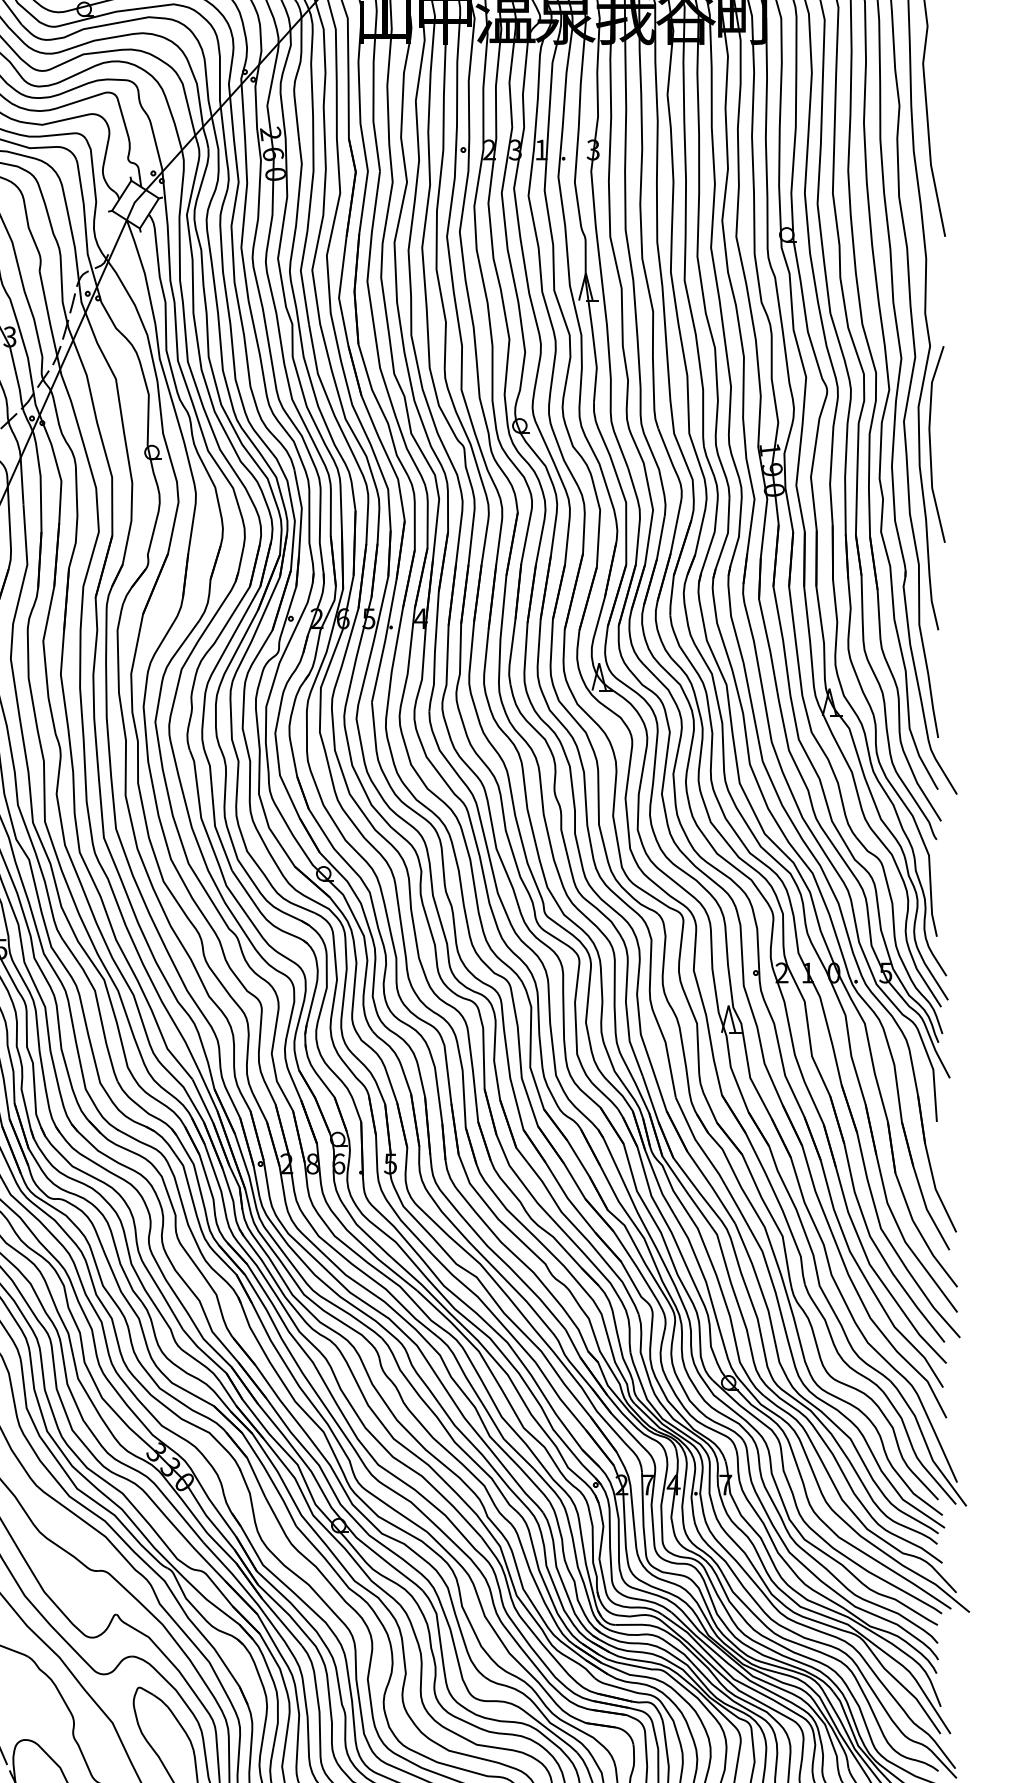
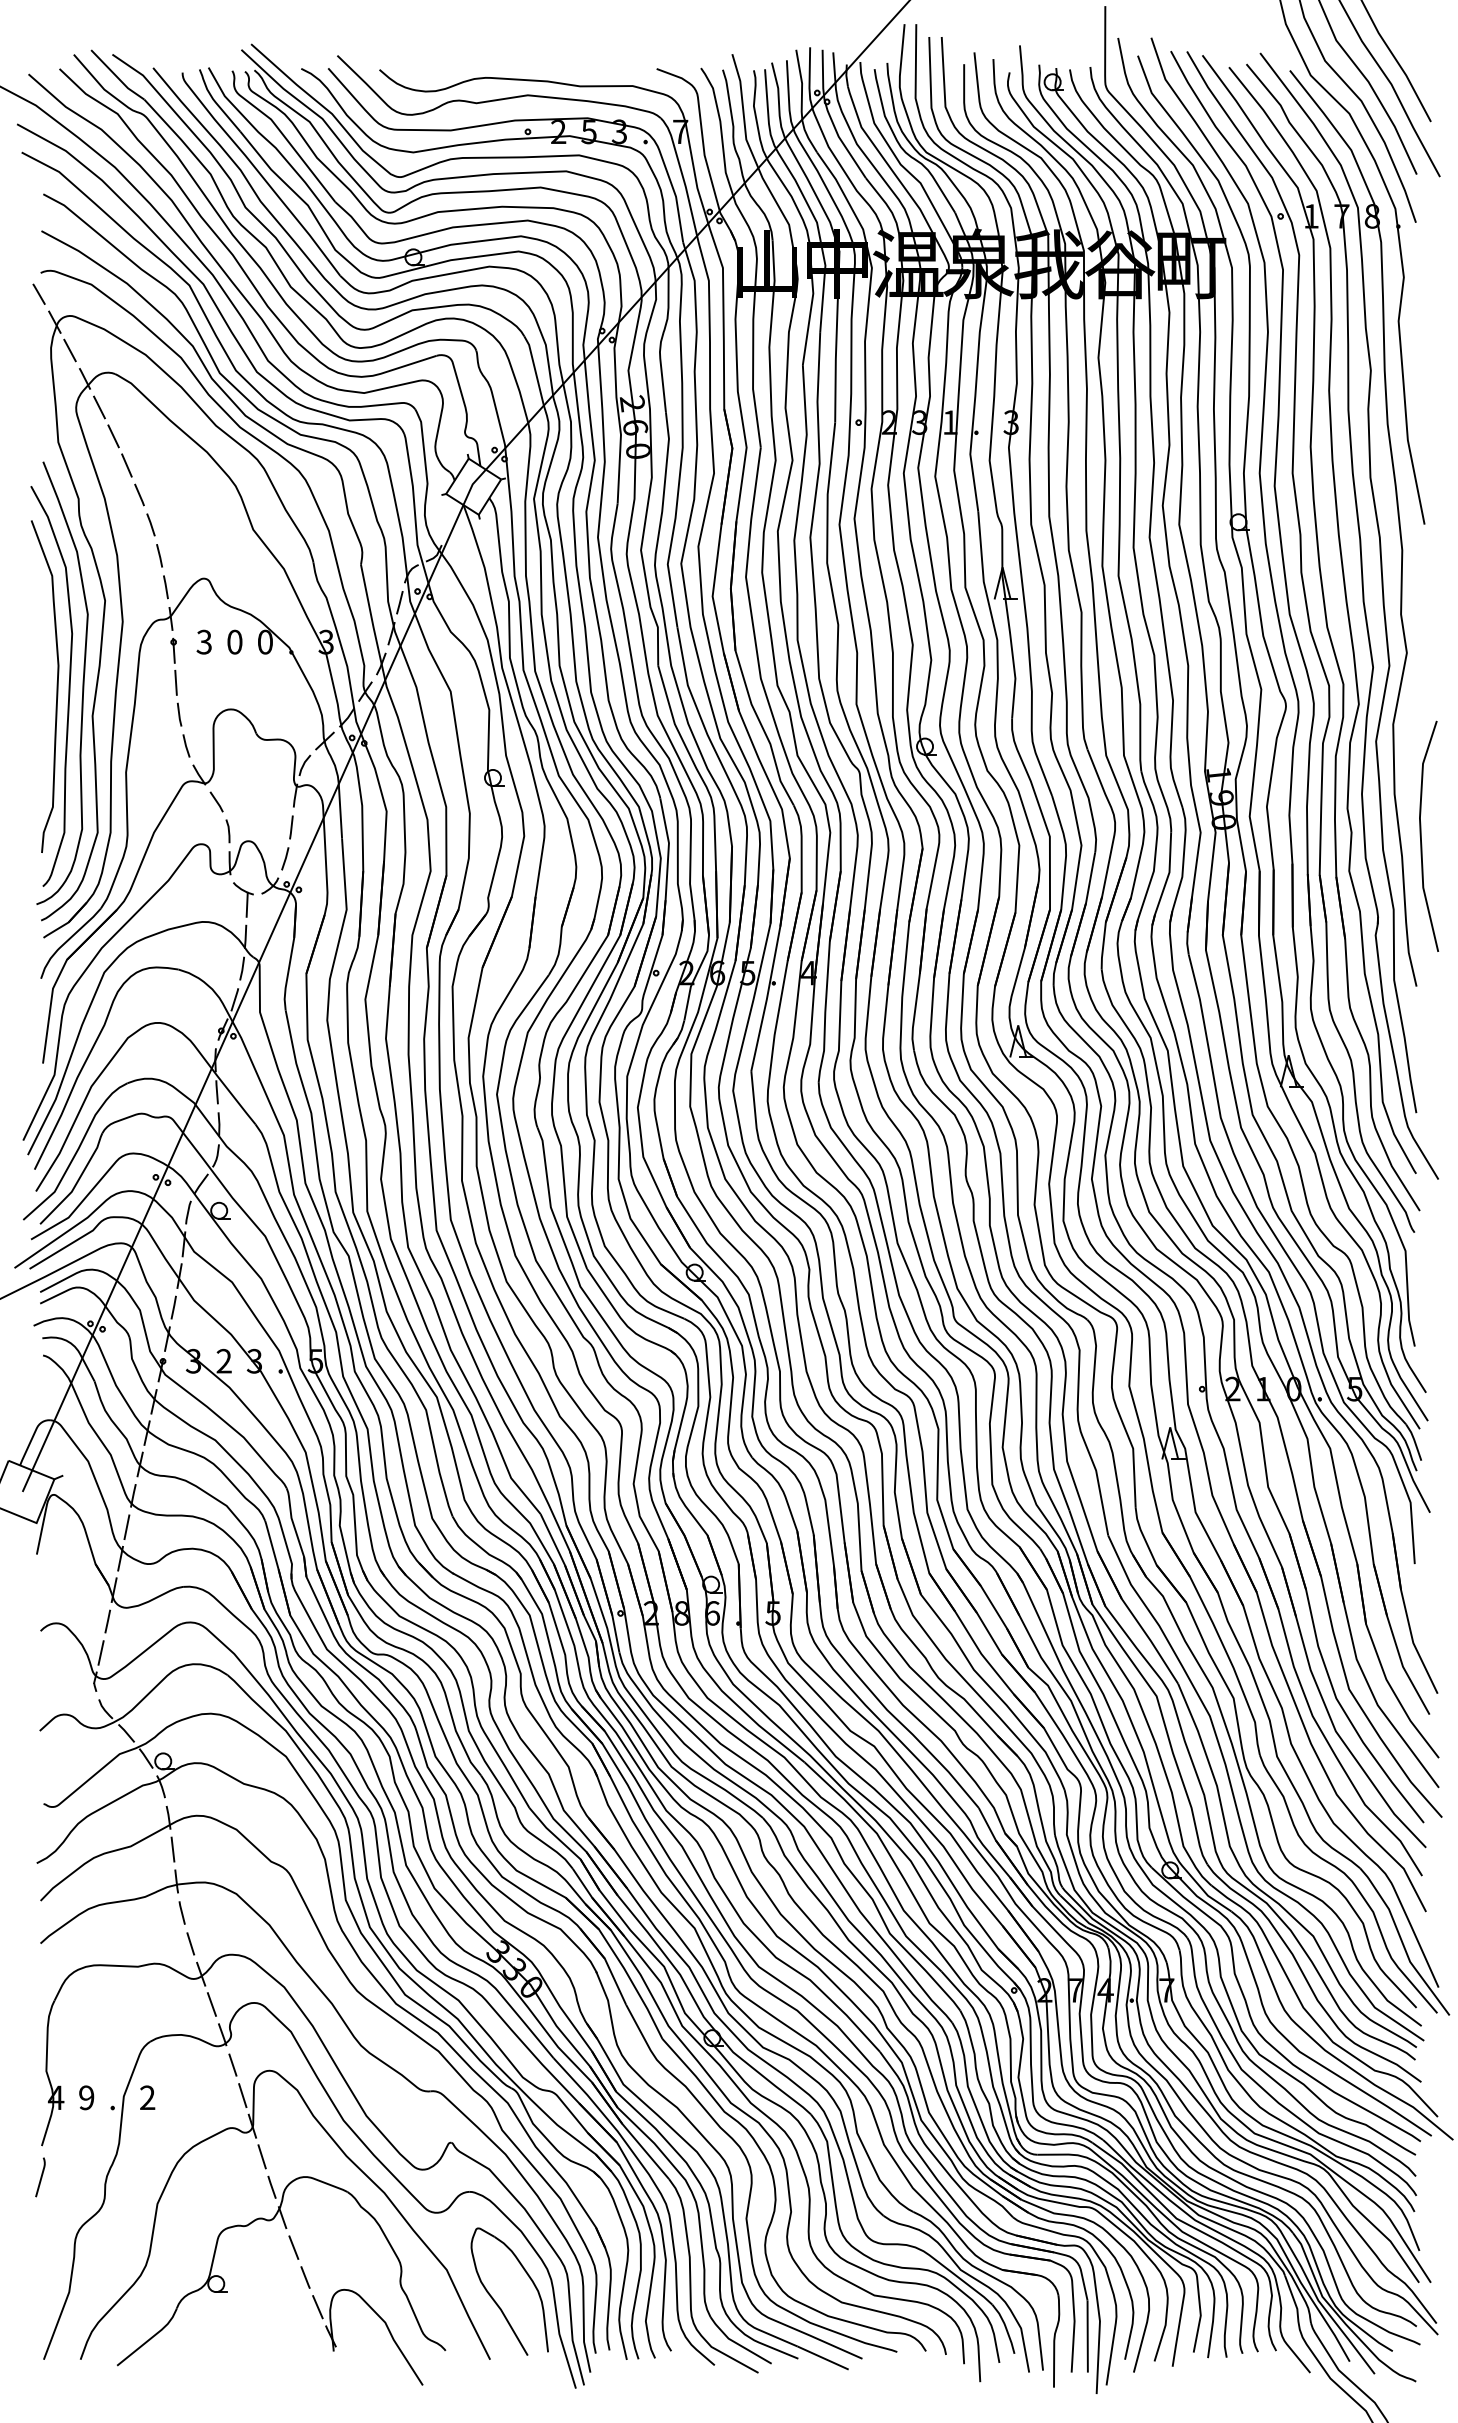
line: (930, 443) -> (1421, 835), moved

